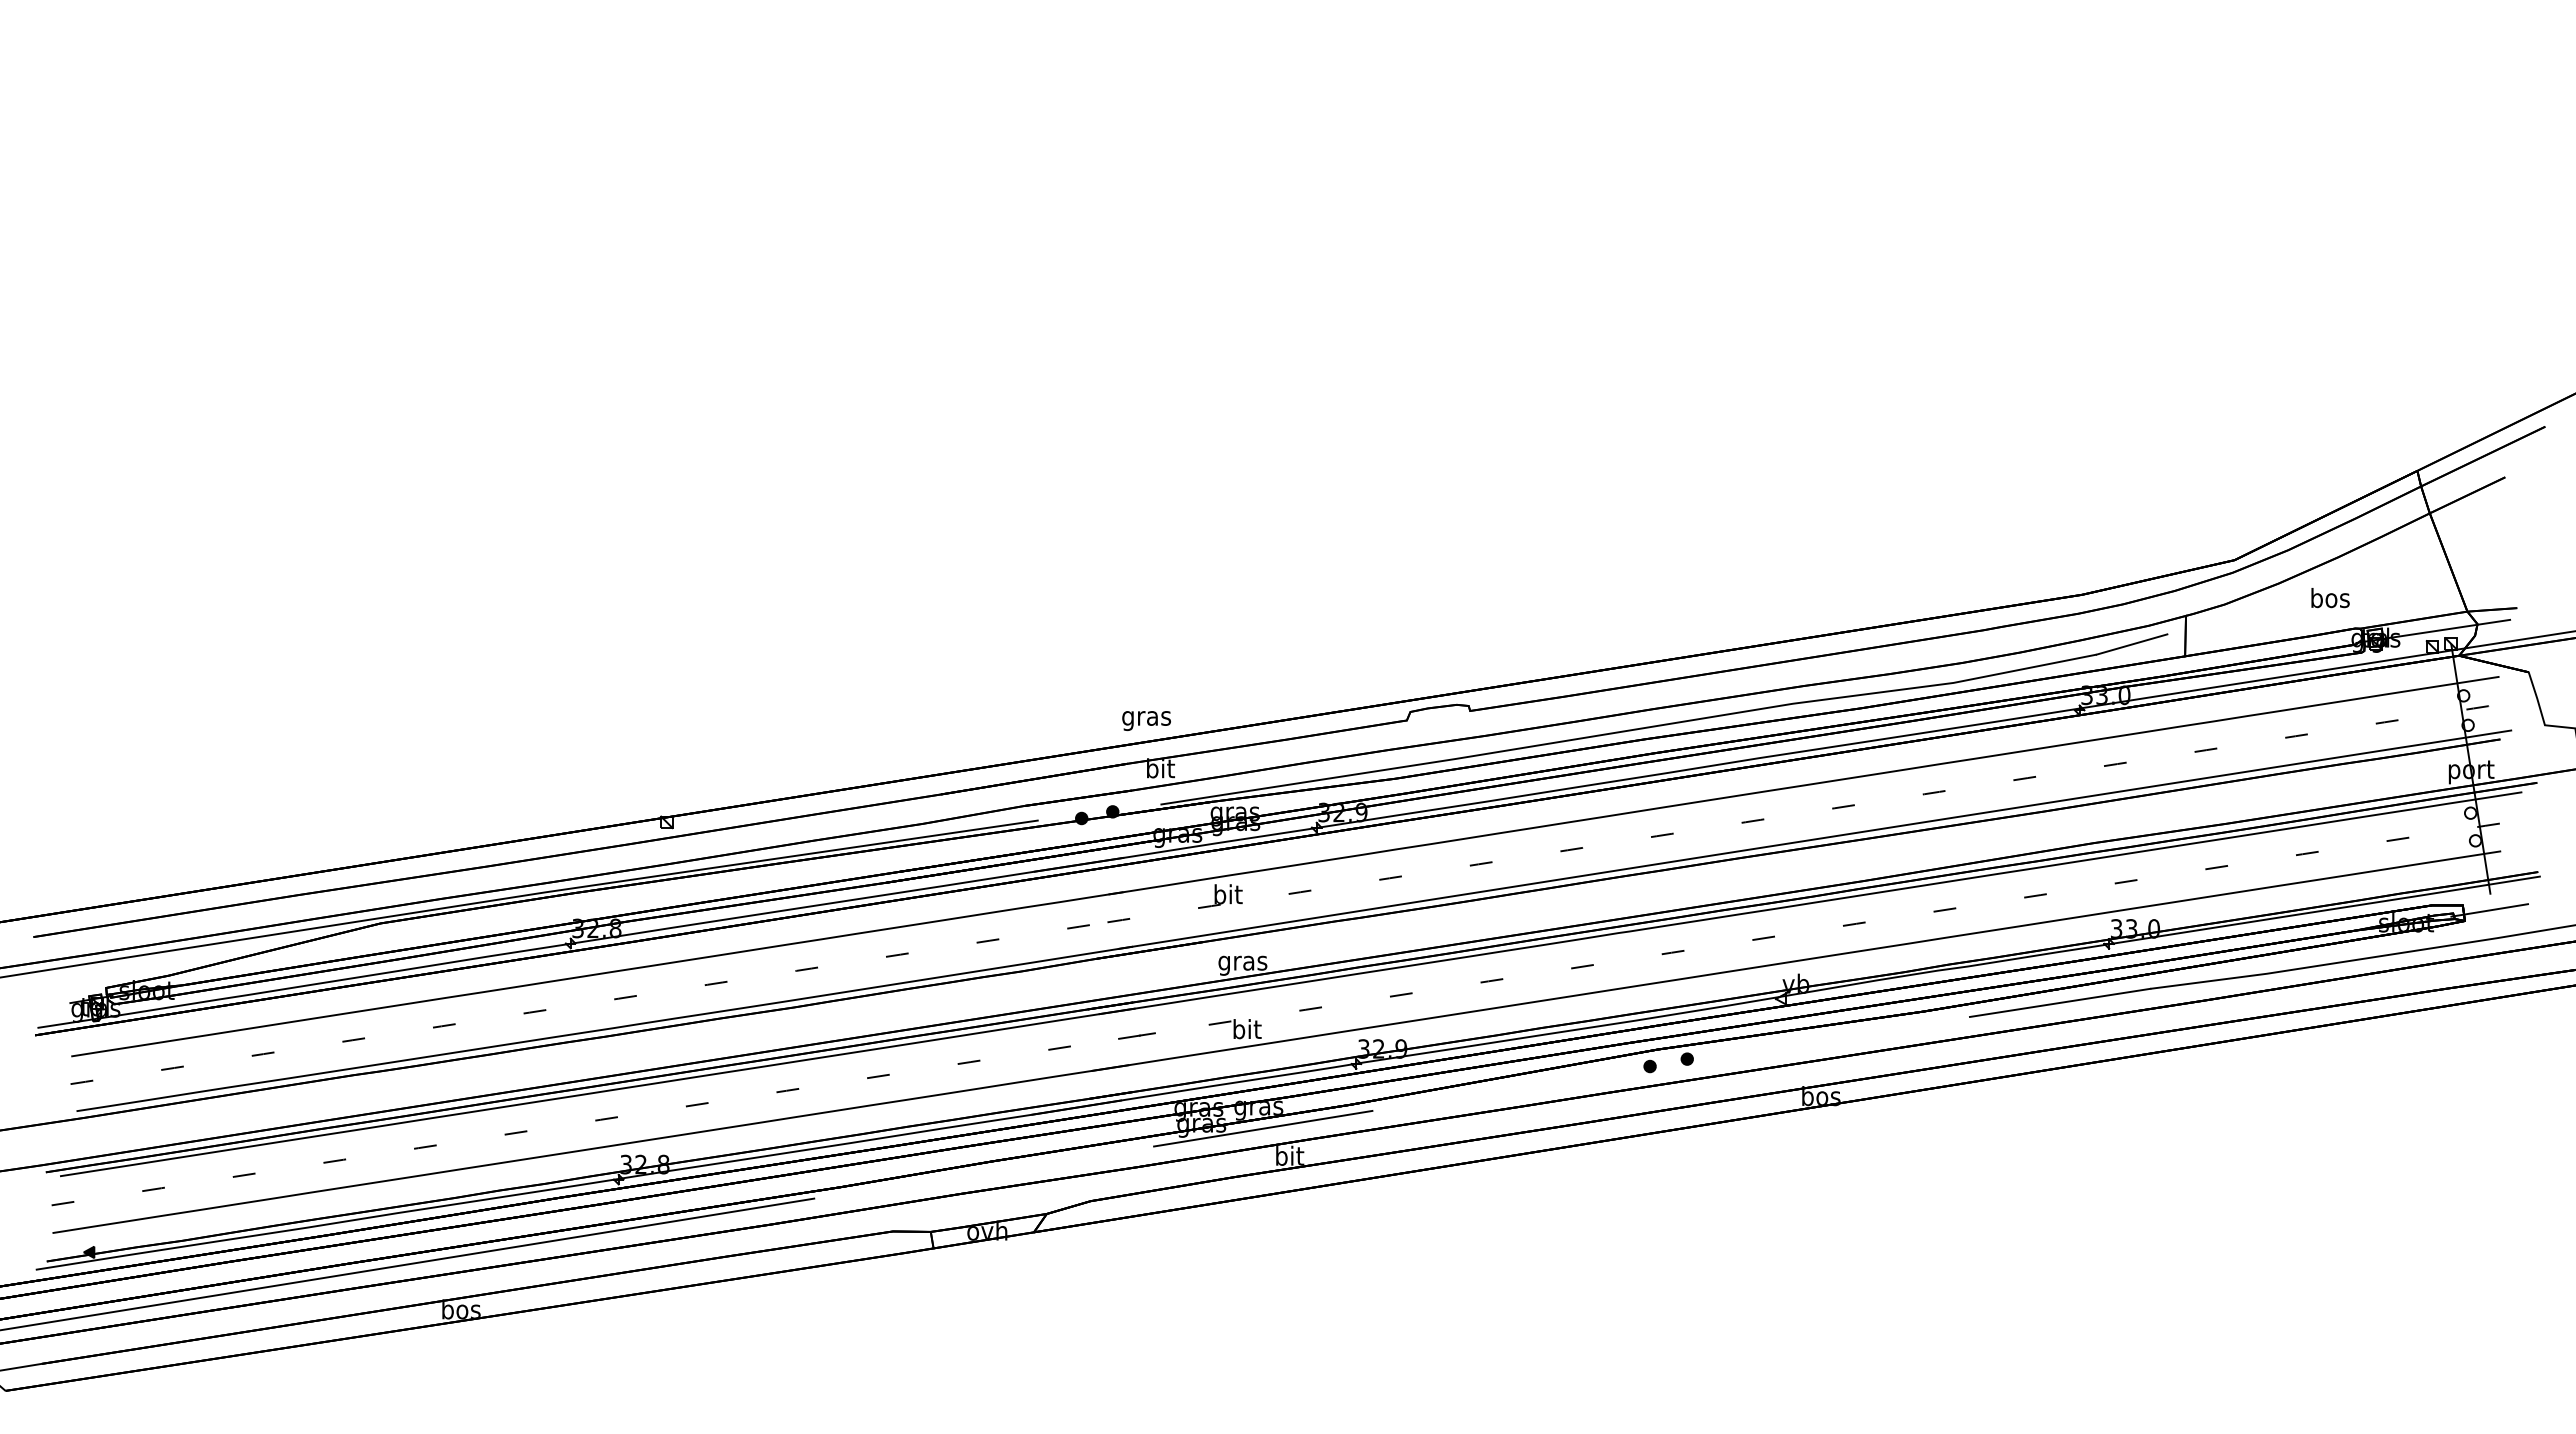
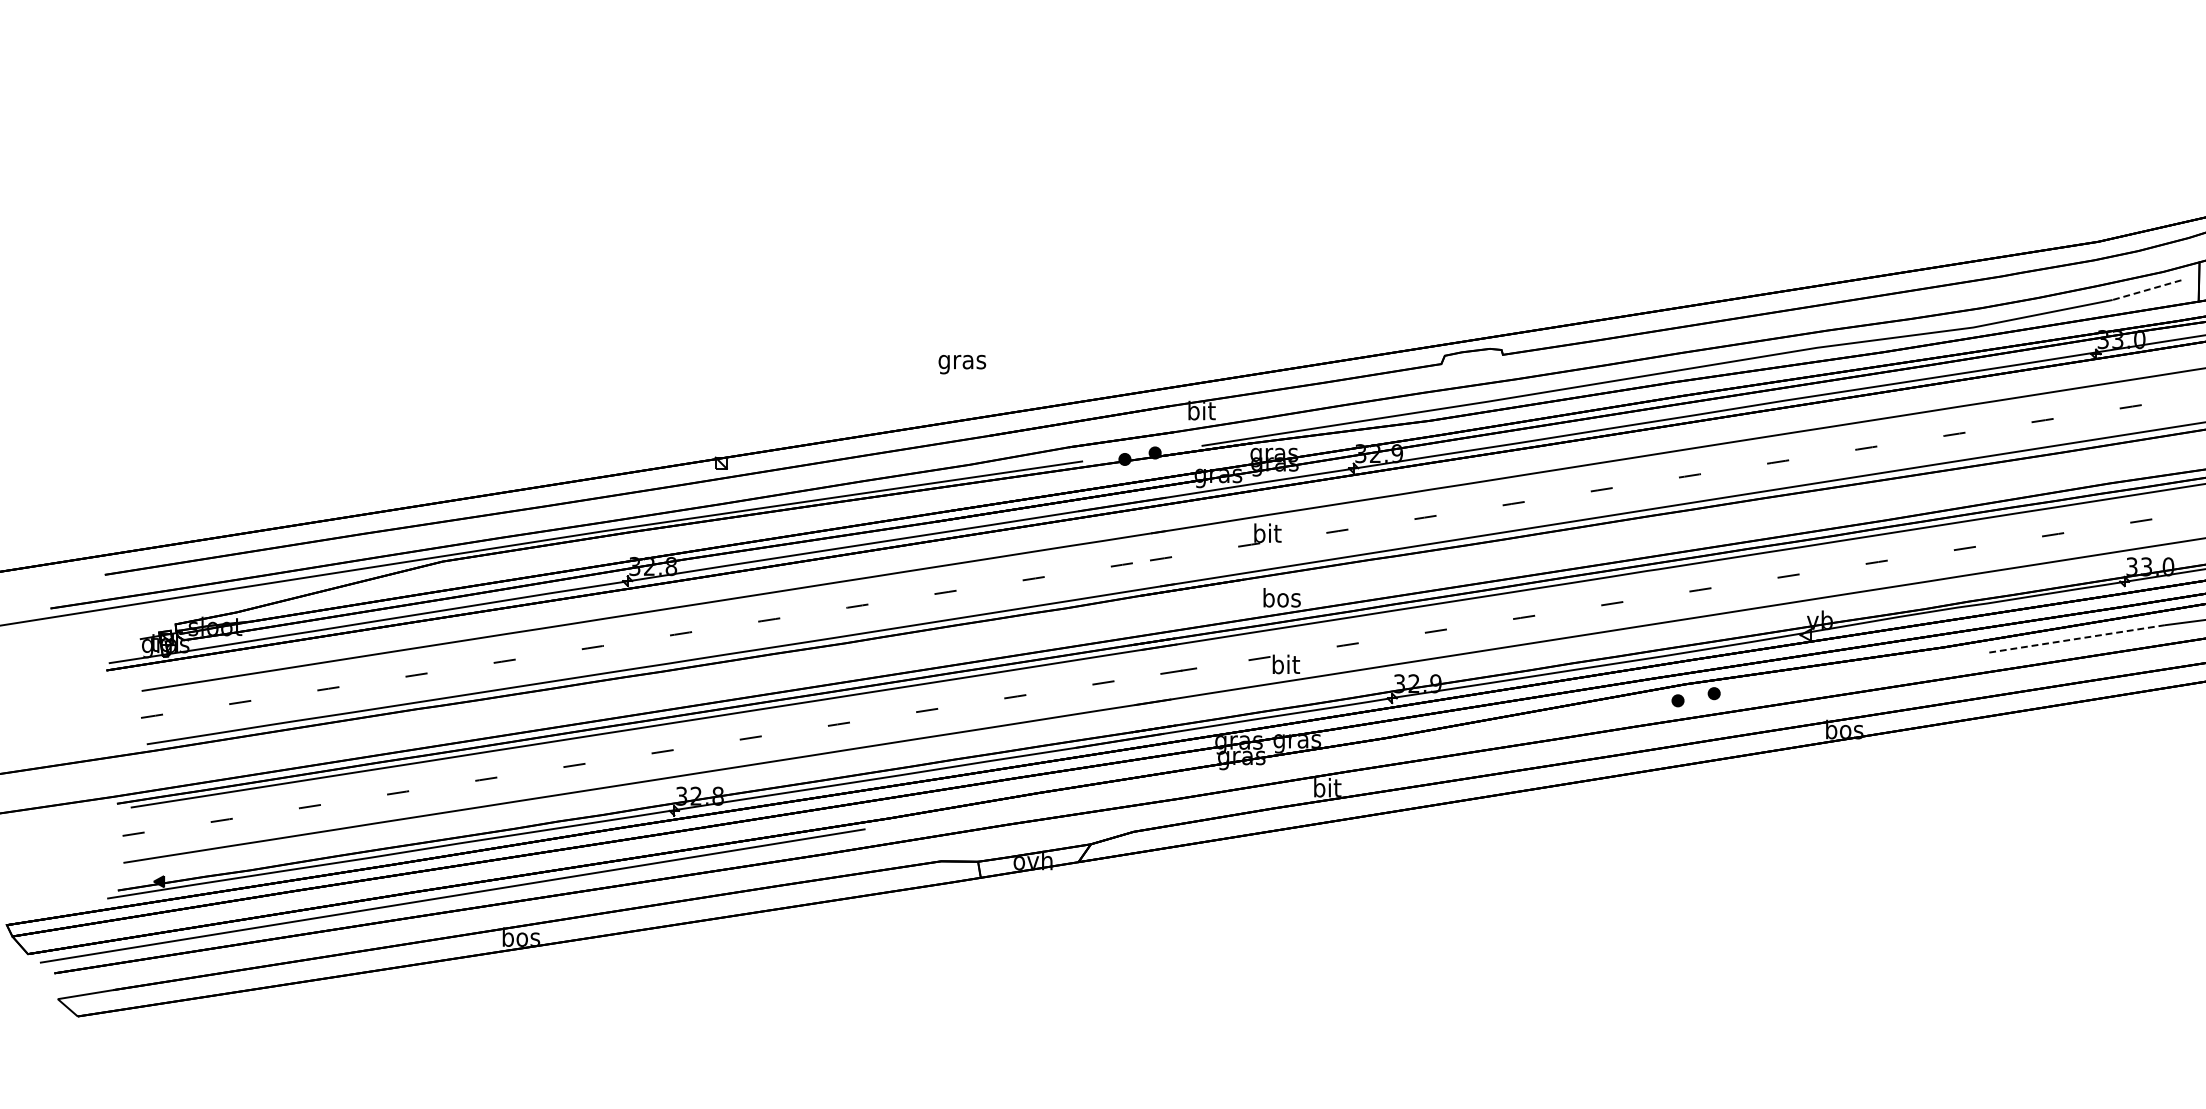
line: (2132, 644) -> (2147, 290), solid -> dashed
text: (1146, 720) -> (962, 364), moved
text: (1242, 962) -> (1281, 599), gras -> bos
line: (2060, 1002) -> (2077, 638), solid -> dashed
line: (1263, 1128) -> (1301, 761), removed

